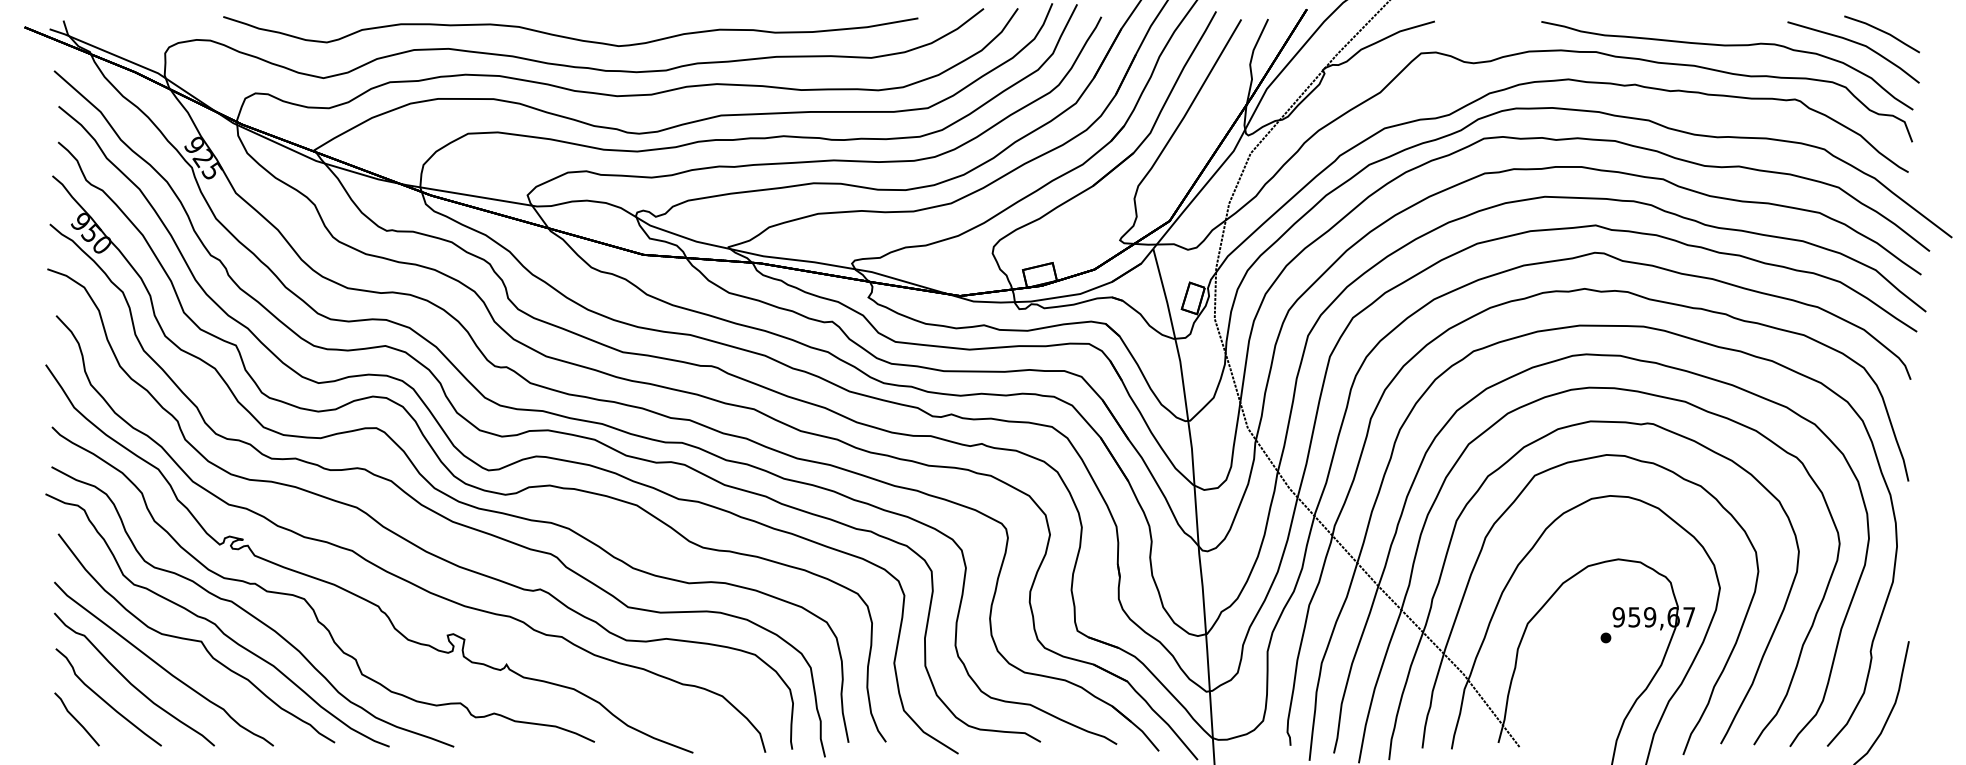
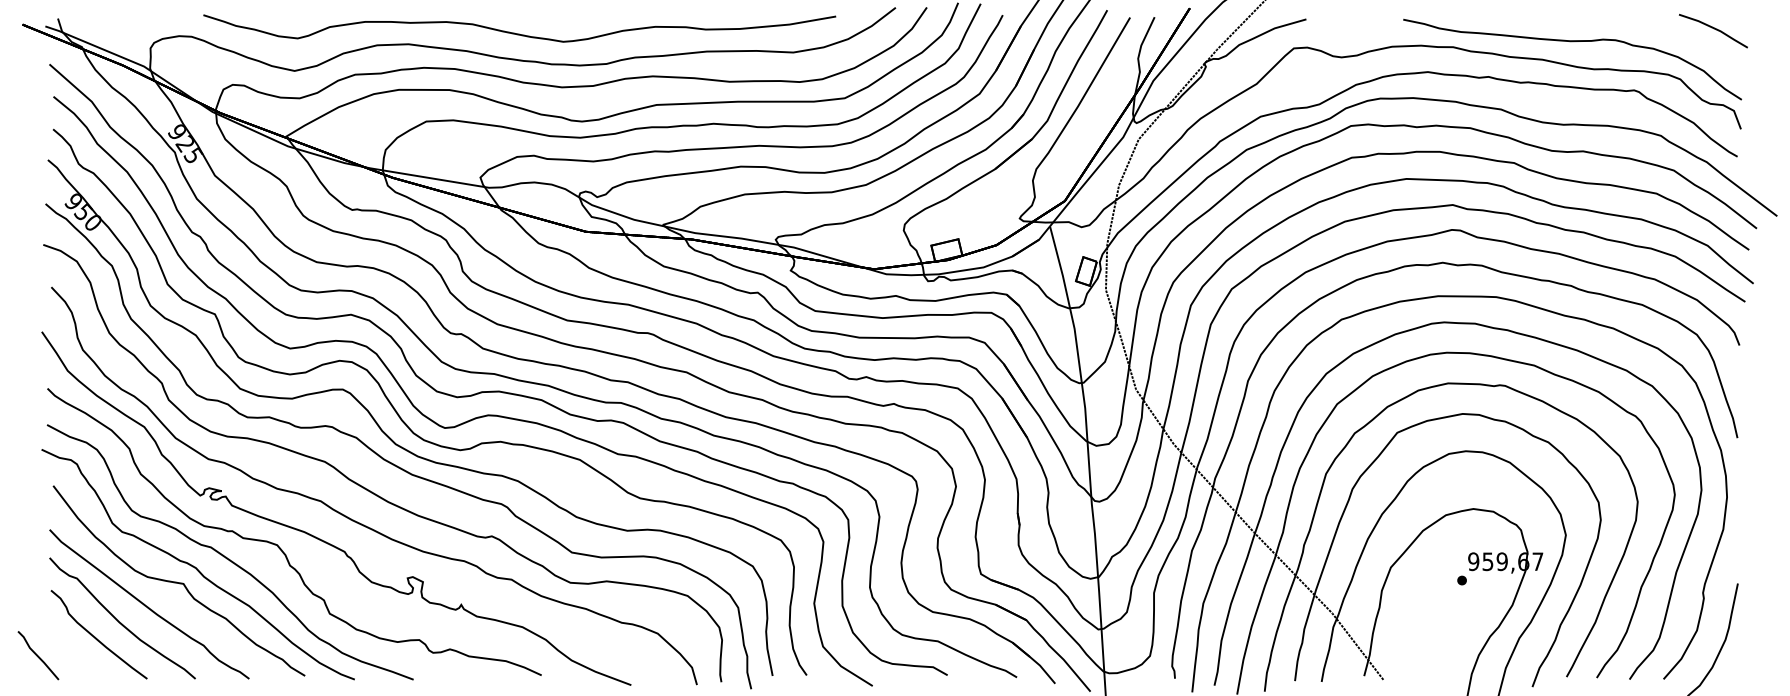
part: (1857, 44) -> (1691, 40), removed
part: (76, 719) -> (37, 655), moved

